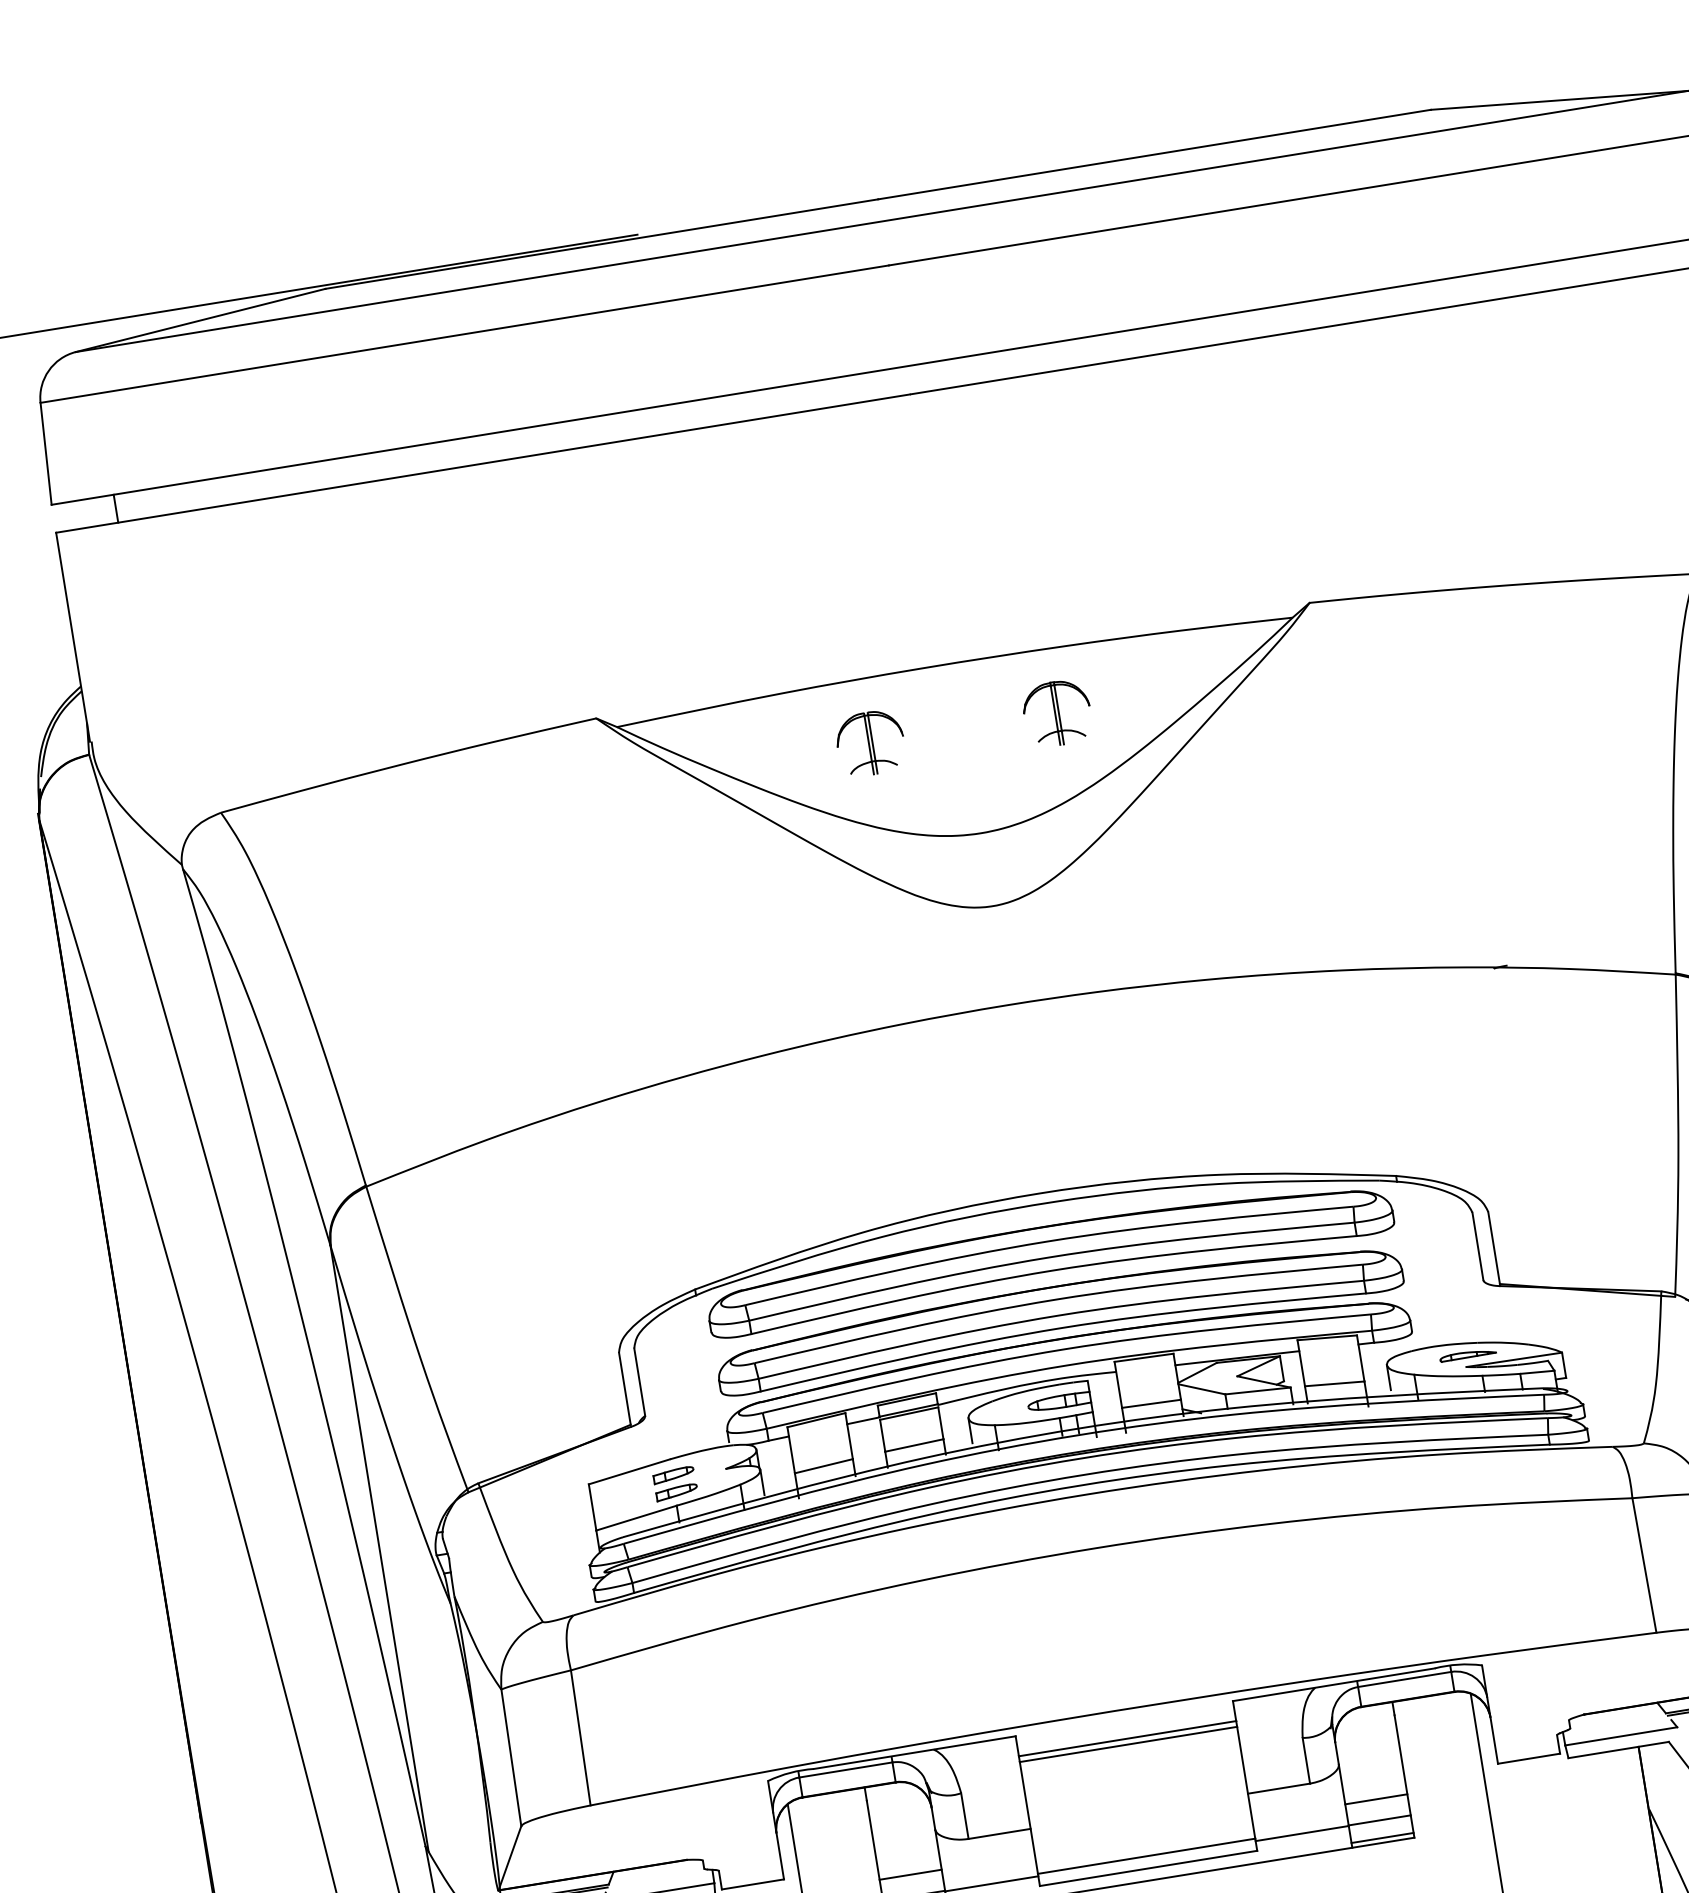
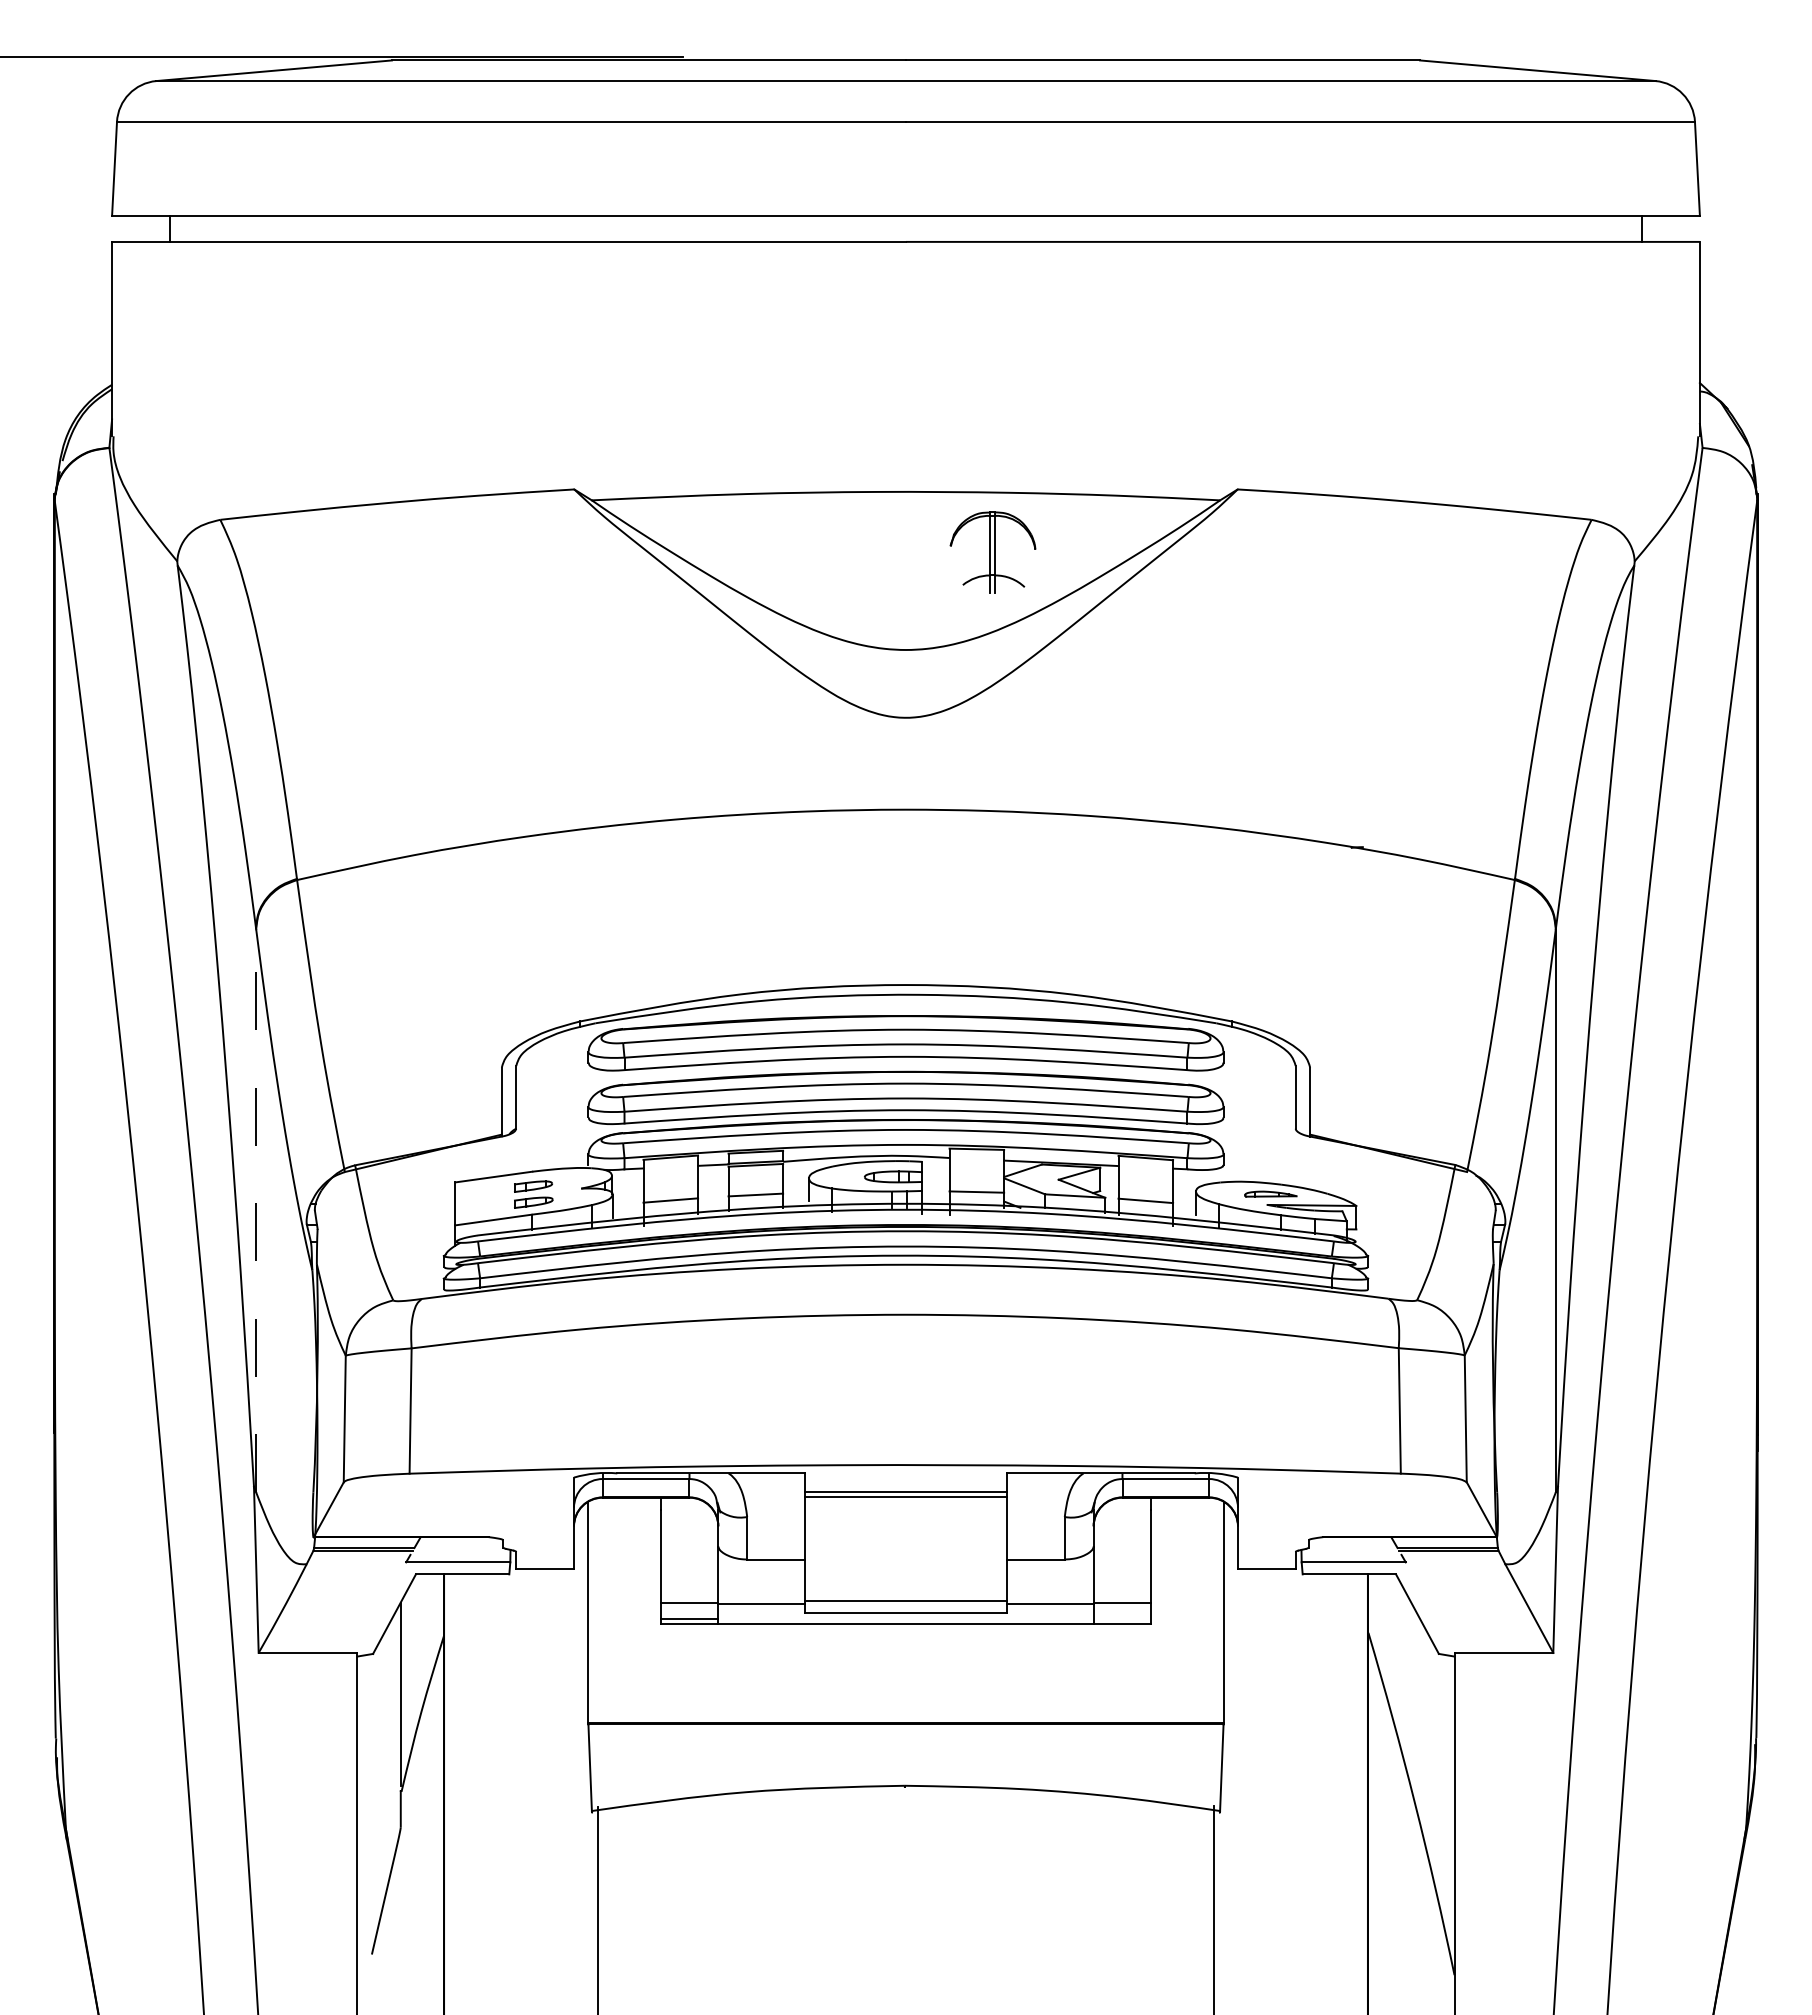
part: (1056, 713) -> (992, 552), size x1.4
part: (870, 743) -> (819, 552), removed
line: (380, 1549) -> (256, 1210), solid -> dashed
line: (1376, 1799) -> (1122, 1583), removed
line: (1382, 1838) -> (1122, 1619), removed
line: (910, 1874) -> (689, 1583), removed

